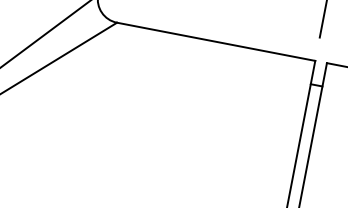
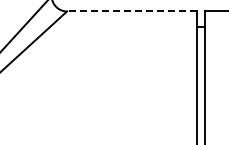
line: (215, 41) -> (131, 11), solid -> dashed

